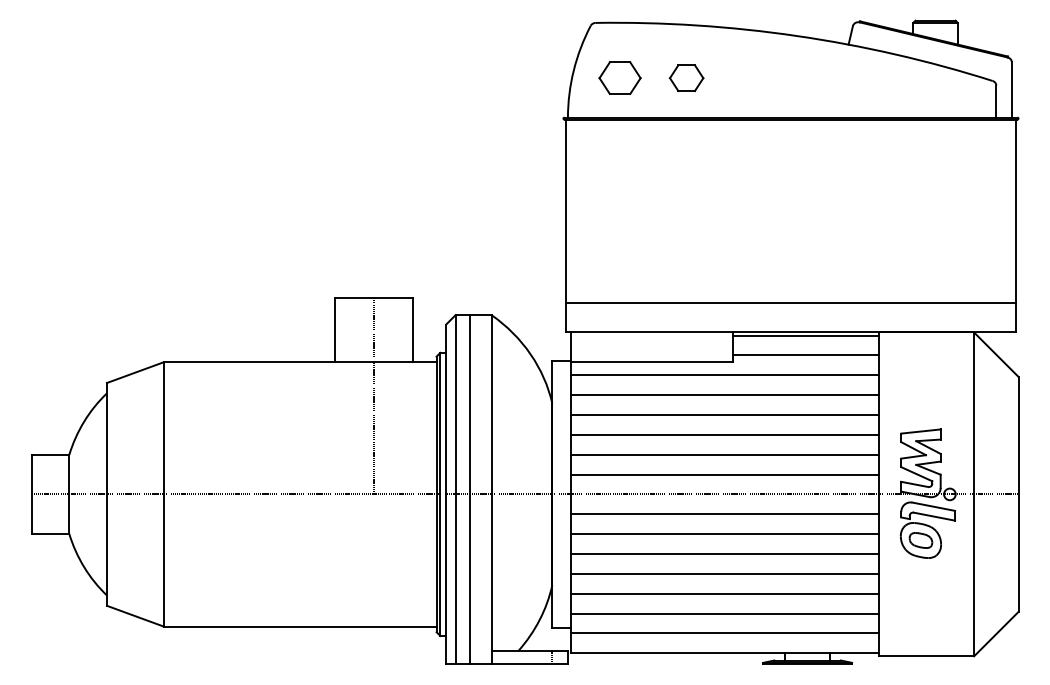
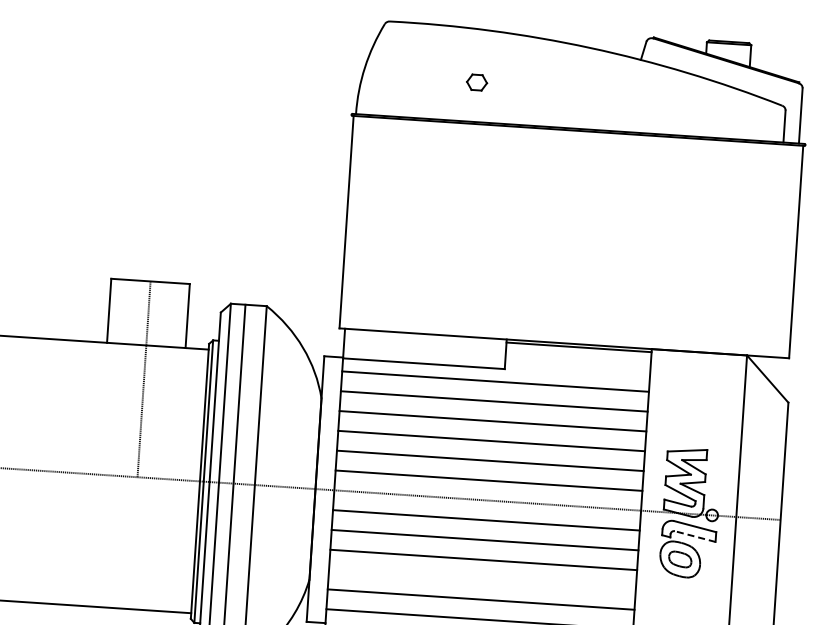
part: (619, 77) -> (410, 77), removed
part: (686, 77) -> (476, 81), size x0.6
line: (790, 302) -> (565, 313), removed
line: (805, 355) -> (577, 367), removed
line: (933, 516) -> (694, 536), solid -> dashed
line: (724, 573) -> (482, 579), removed

